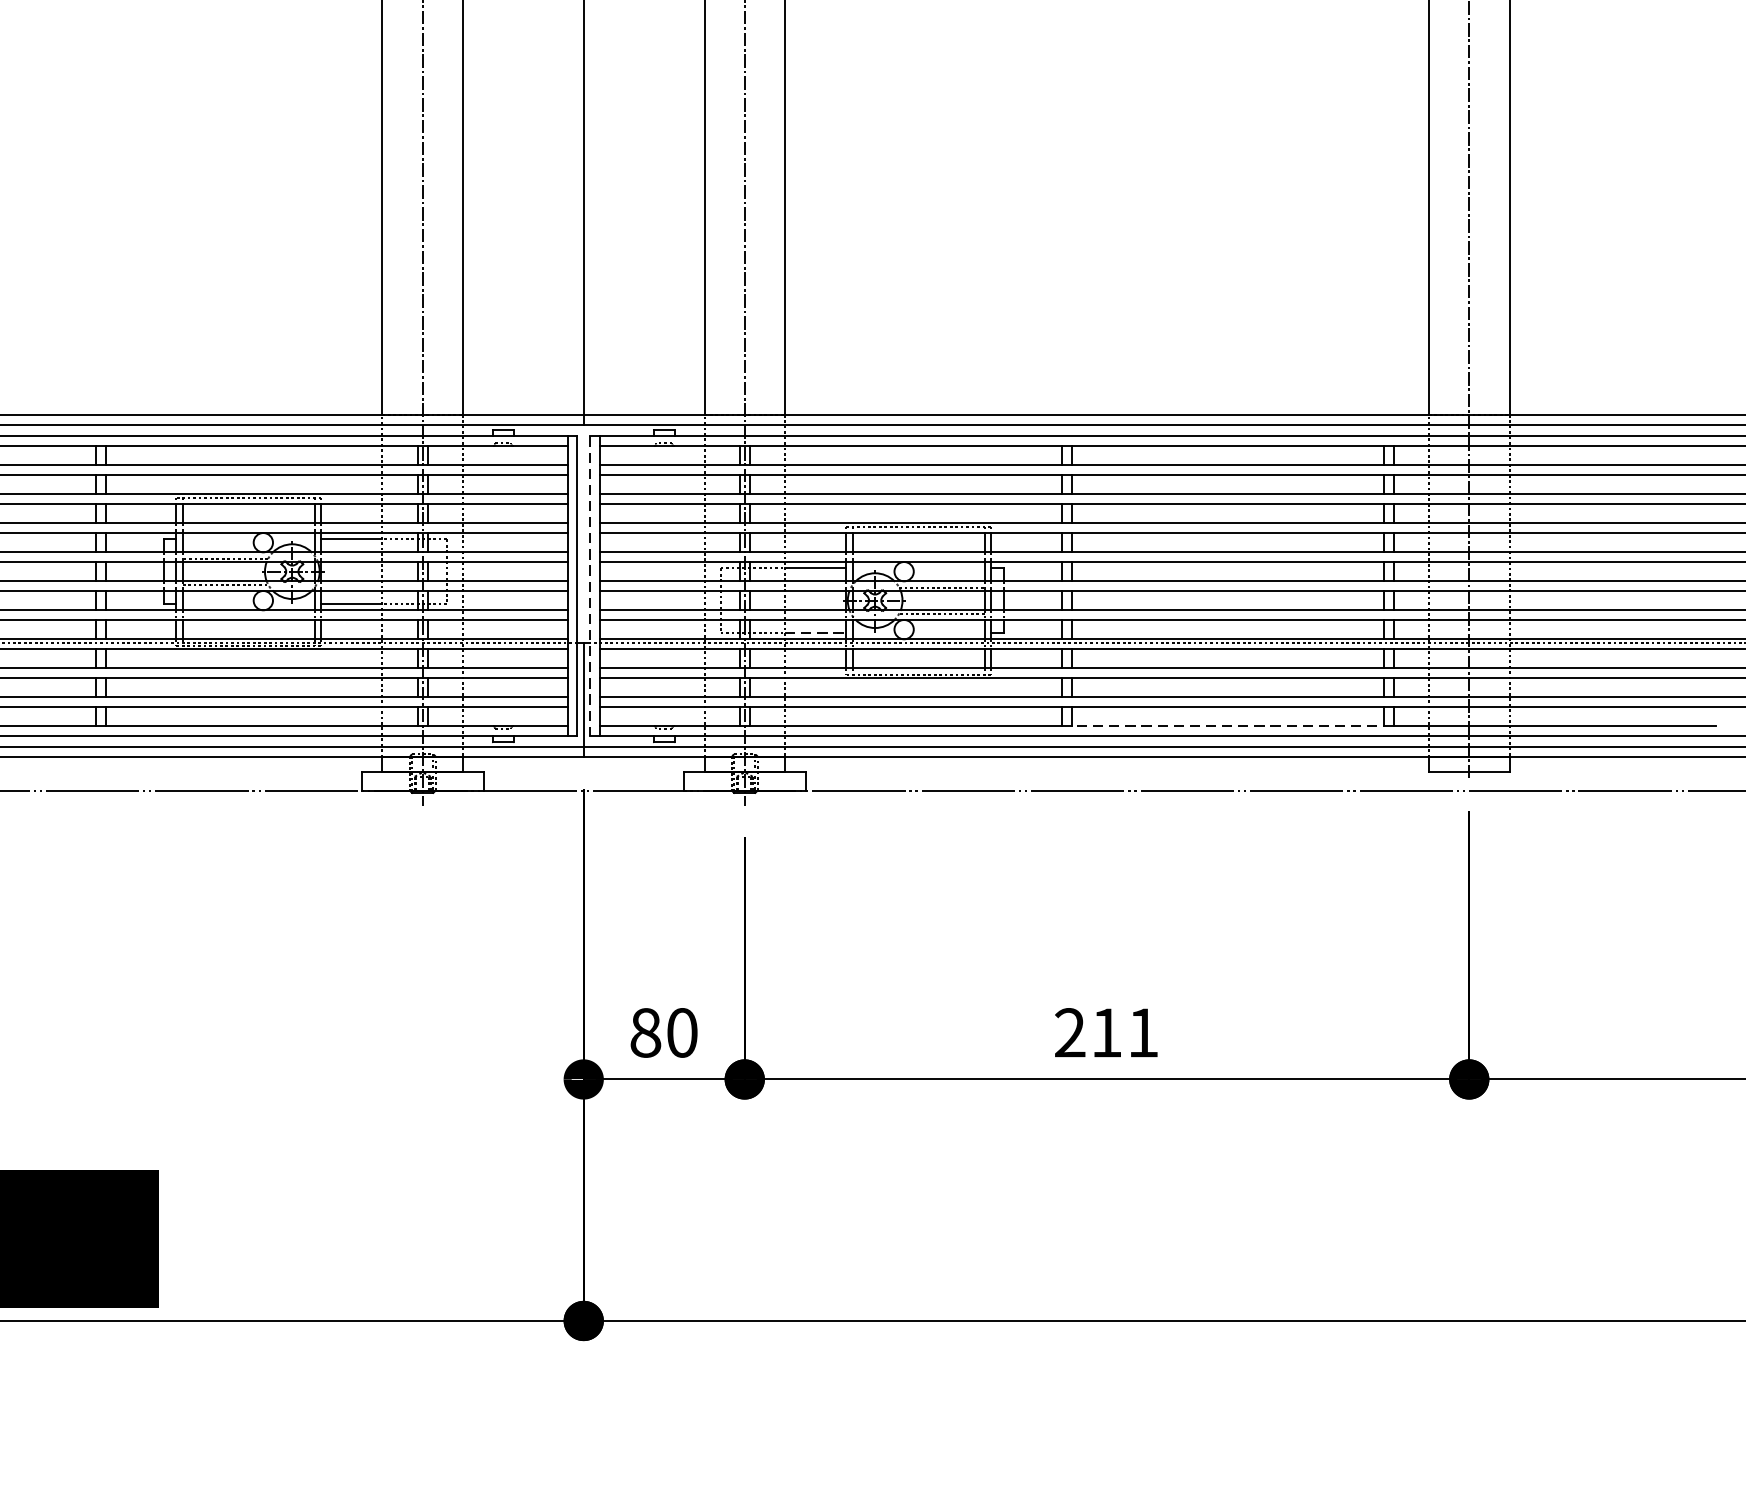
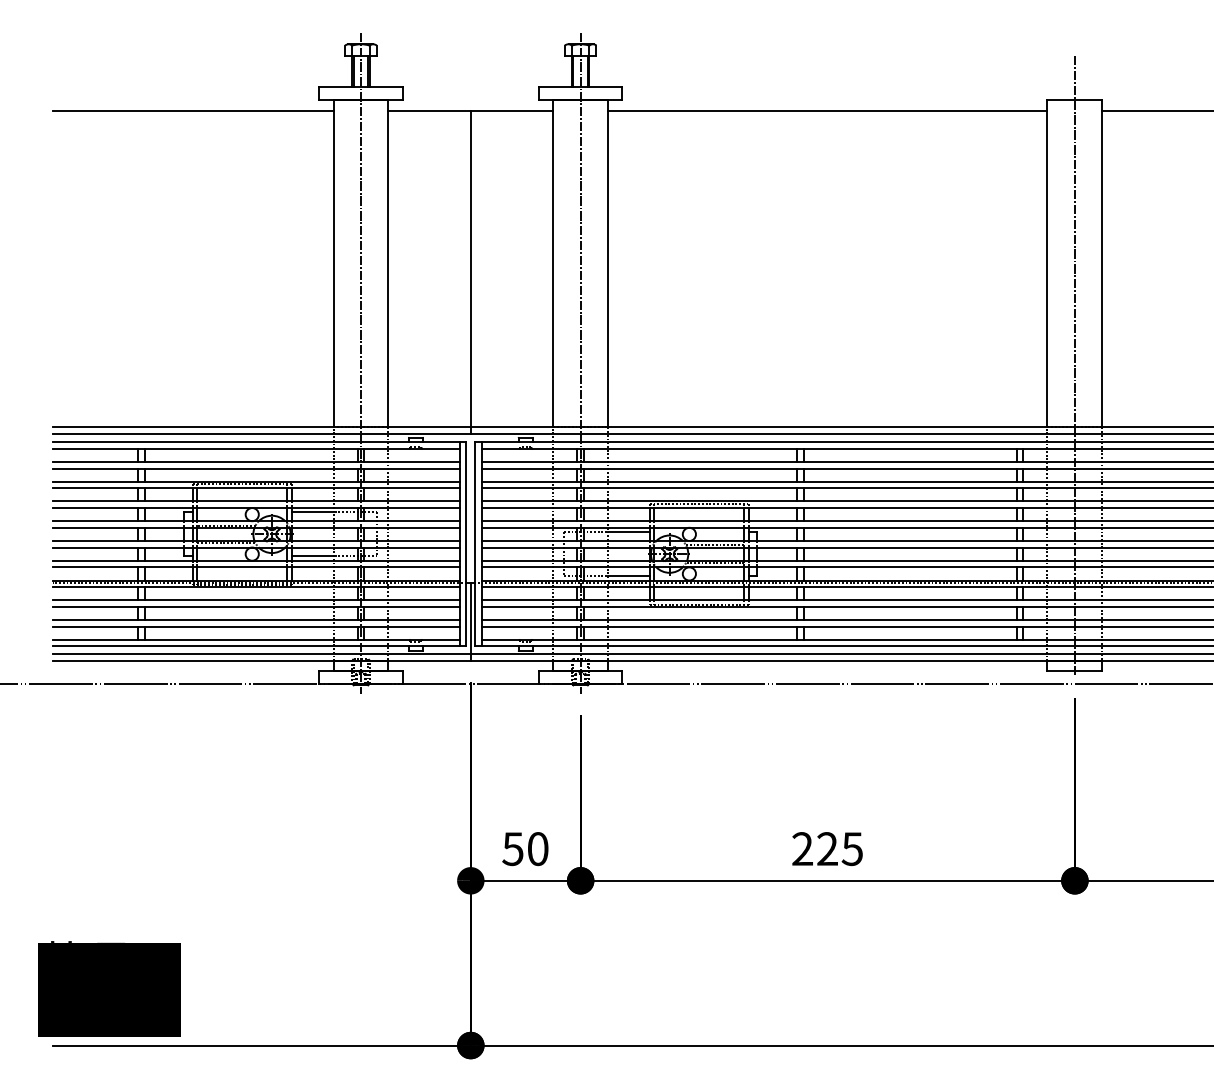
line: (590, 586) -> (475, 544), dashed -> solid
line: (814, 633) -> (628, 576), dashed -> solid
line: (1232, 725) -> (913, 639), dashed -> solid
text: (644, 1032) -> (512, 848), 80 -> 50
text: (1124, 1033) -> (839, 849), 211 -> 225

